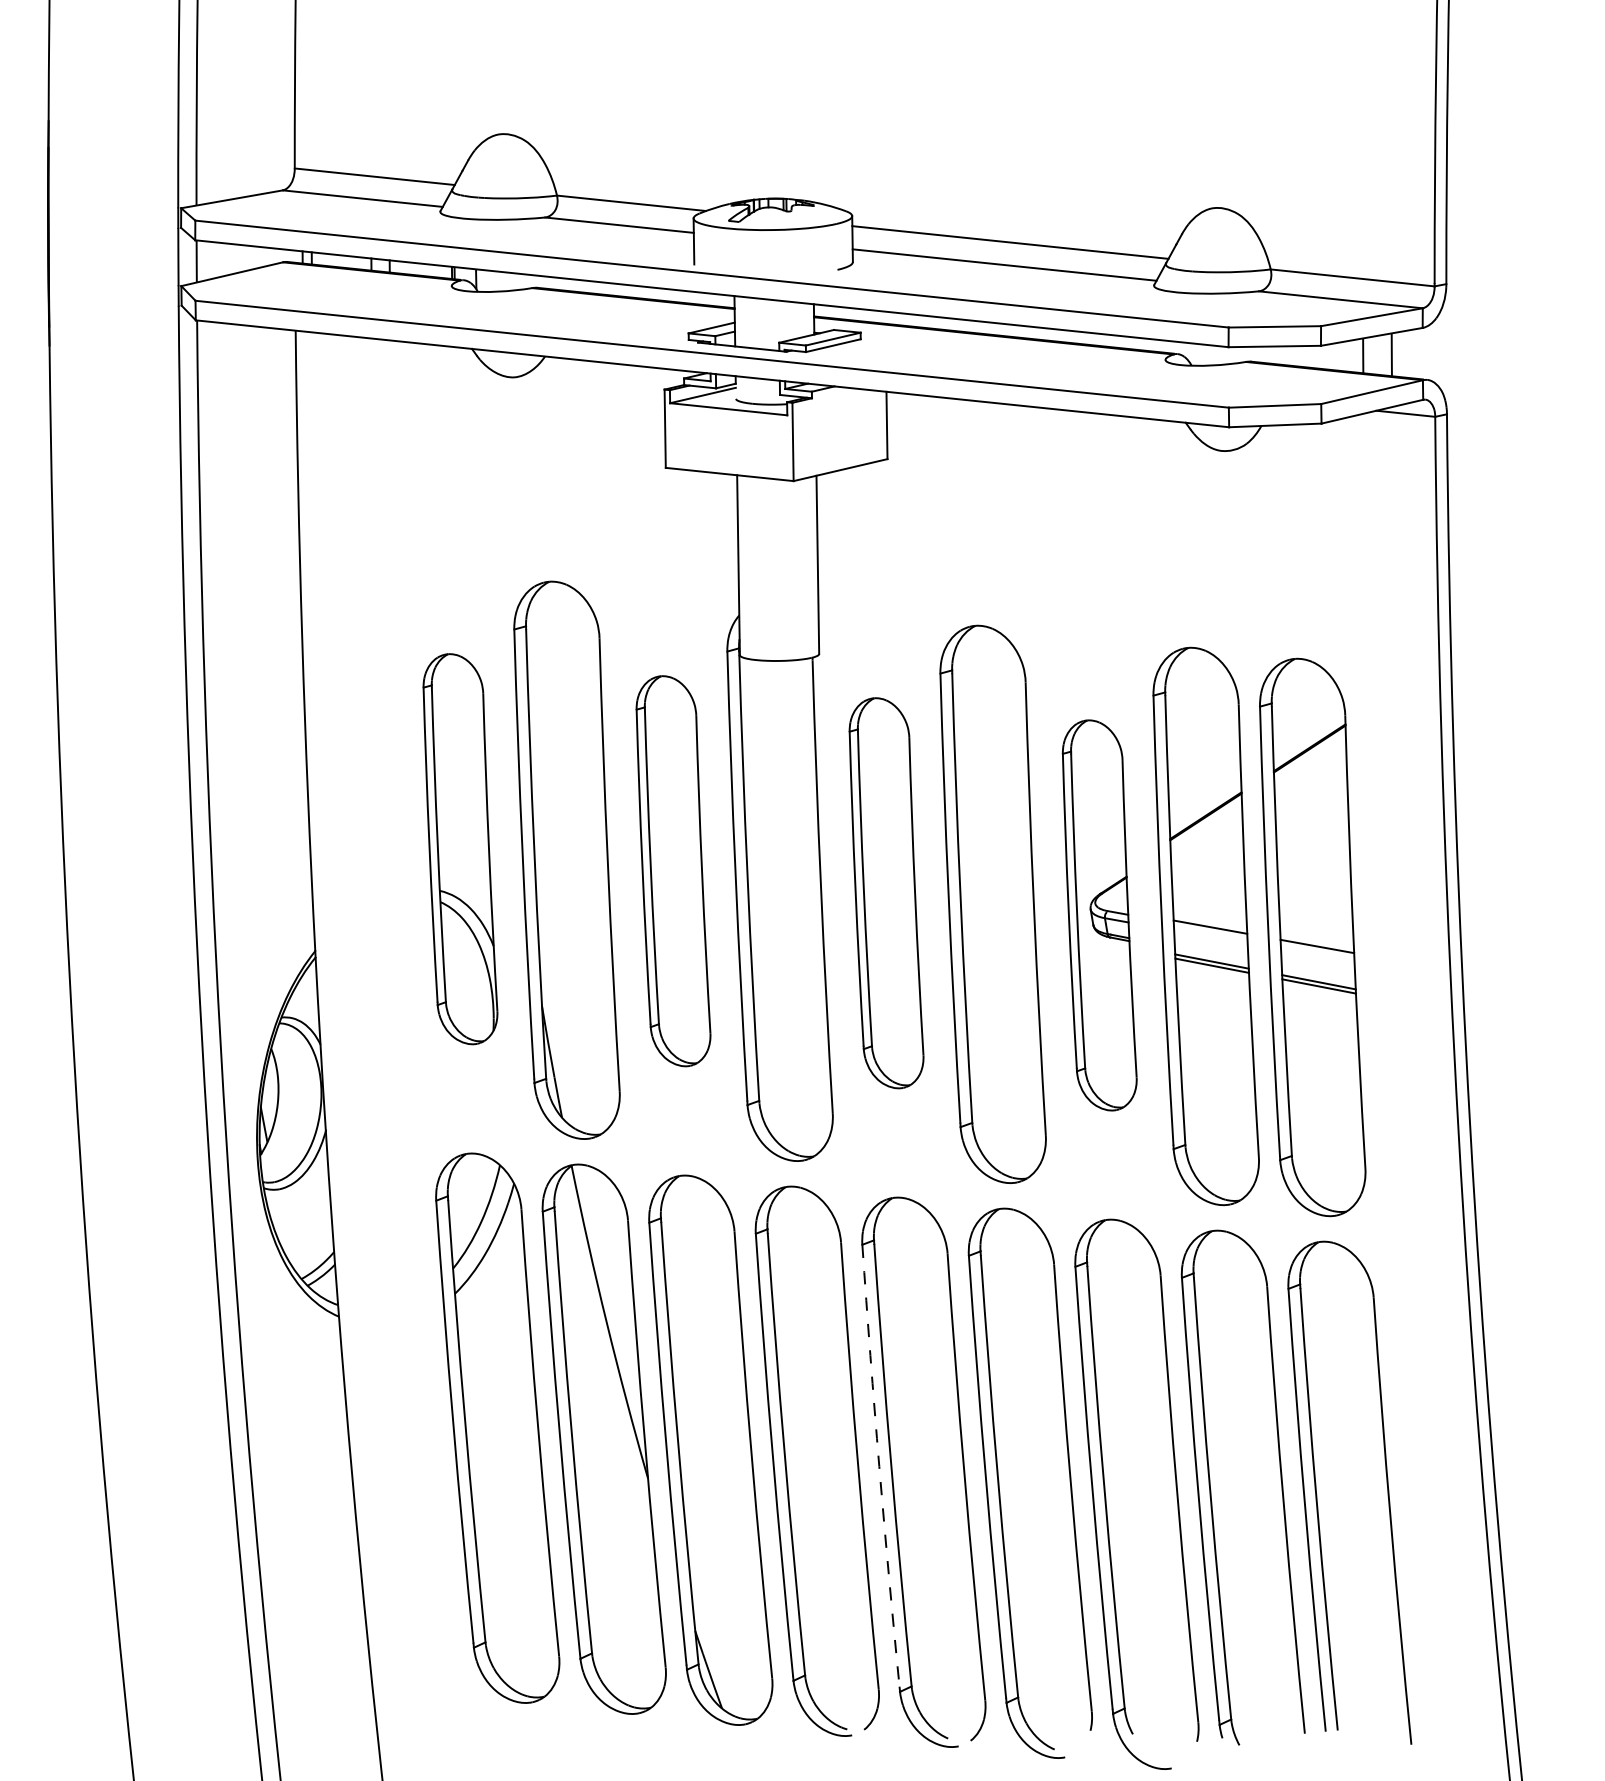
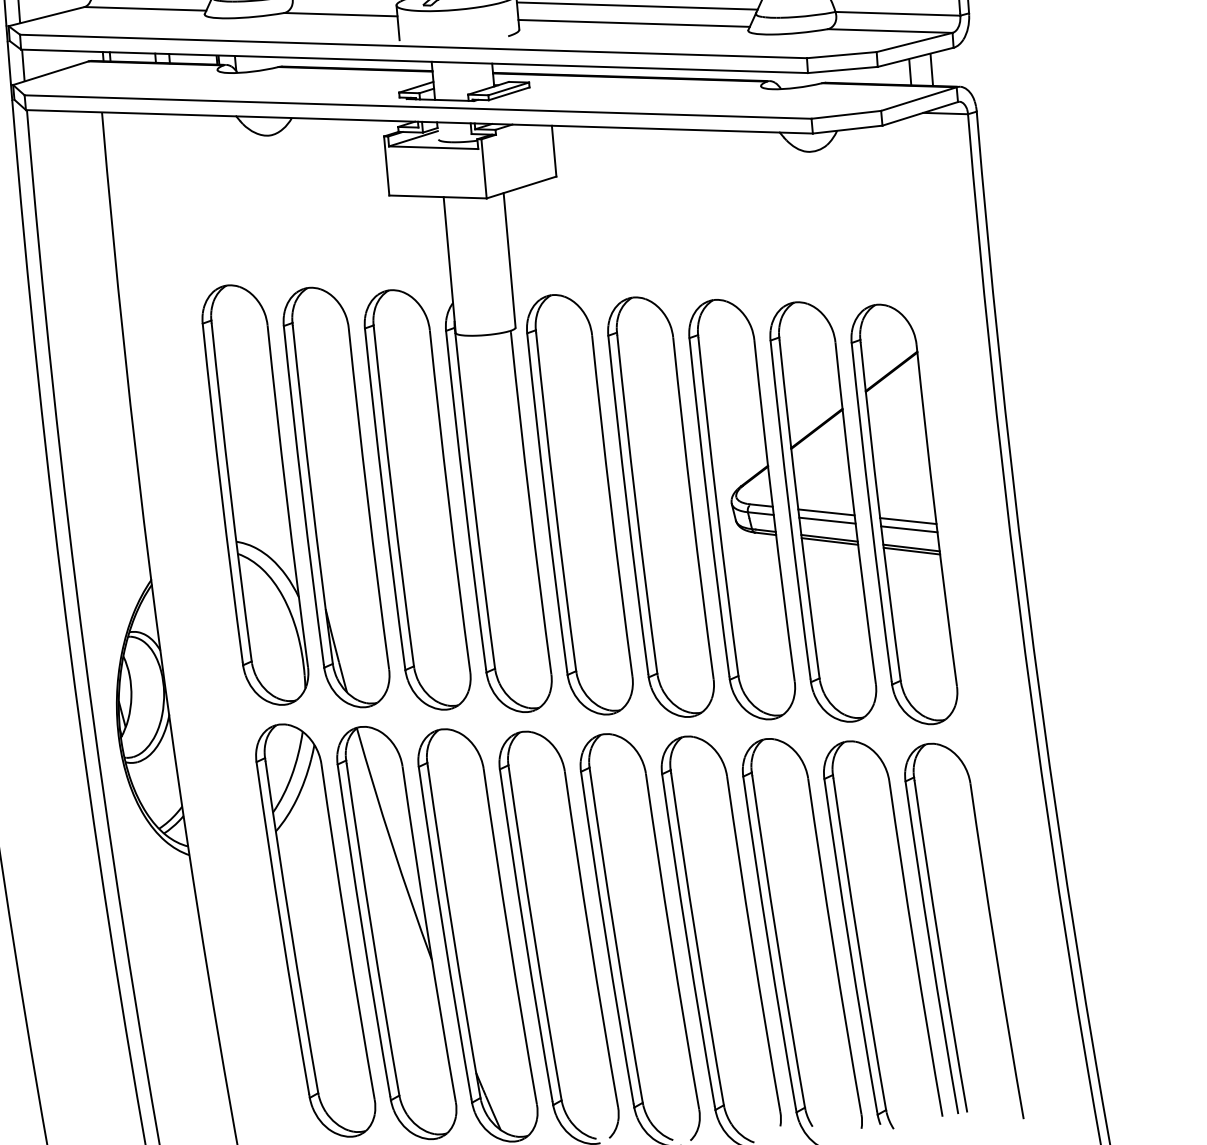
part: (460, 848) -> (255, 494), size x1.43
part: (673, 870) -> (417, 499), size x1.43
part: (886, 892) -> (579, 504), size x1.43
part: (1099, 915) -> (741, 509), size x1.43
line: (1210, 937) -> (827, 520), added
line: (1317, 957) -> (909, 529), added
arc: (879, 1466) -> (606, 938), dashed -> solid

